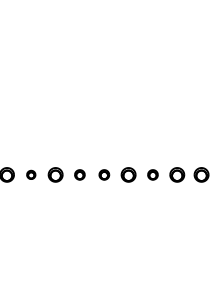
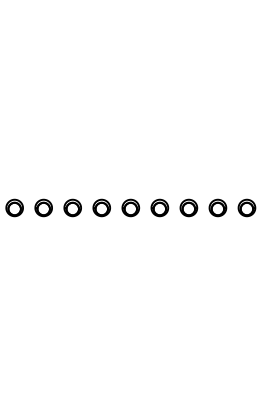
part: (31, 174) -> (43, 207), size x1.67
part: (79, 174) -> (101, 207), size x1.43
part: (104, 174) -> (130, 207), size x1.43
part: (152, 174) -> (188, 207), size x1.43

